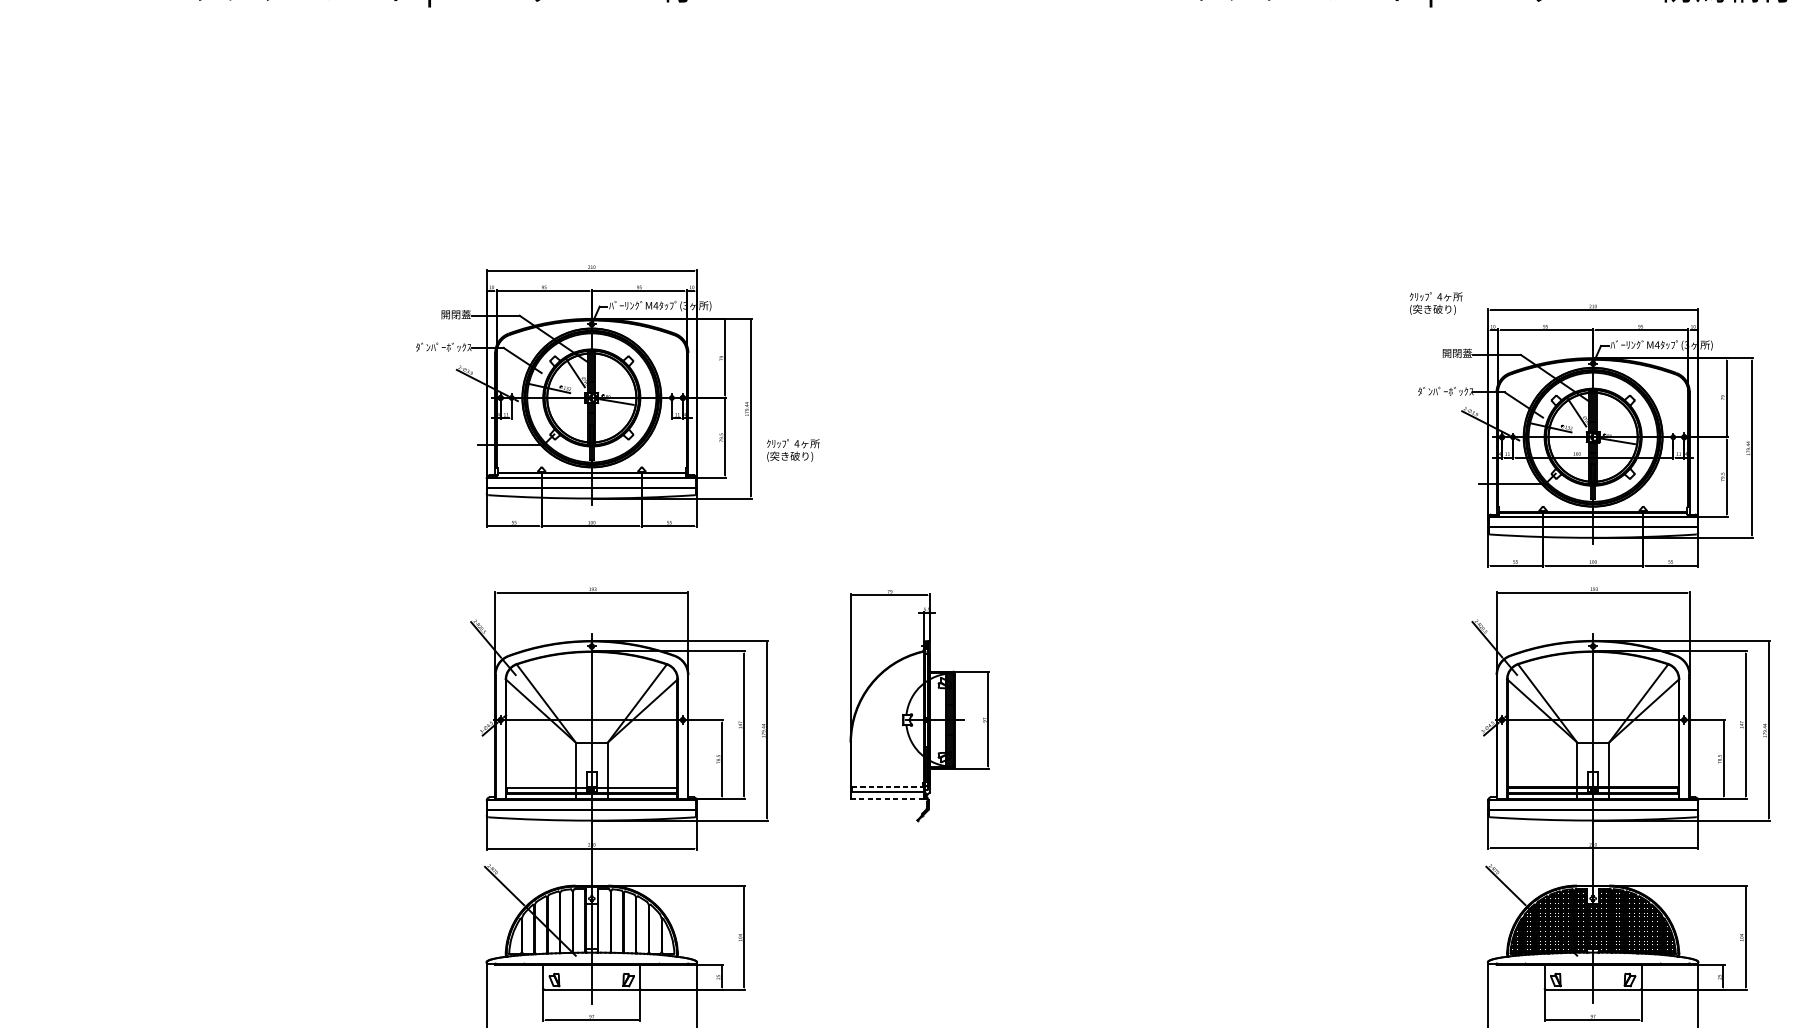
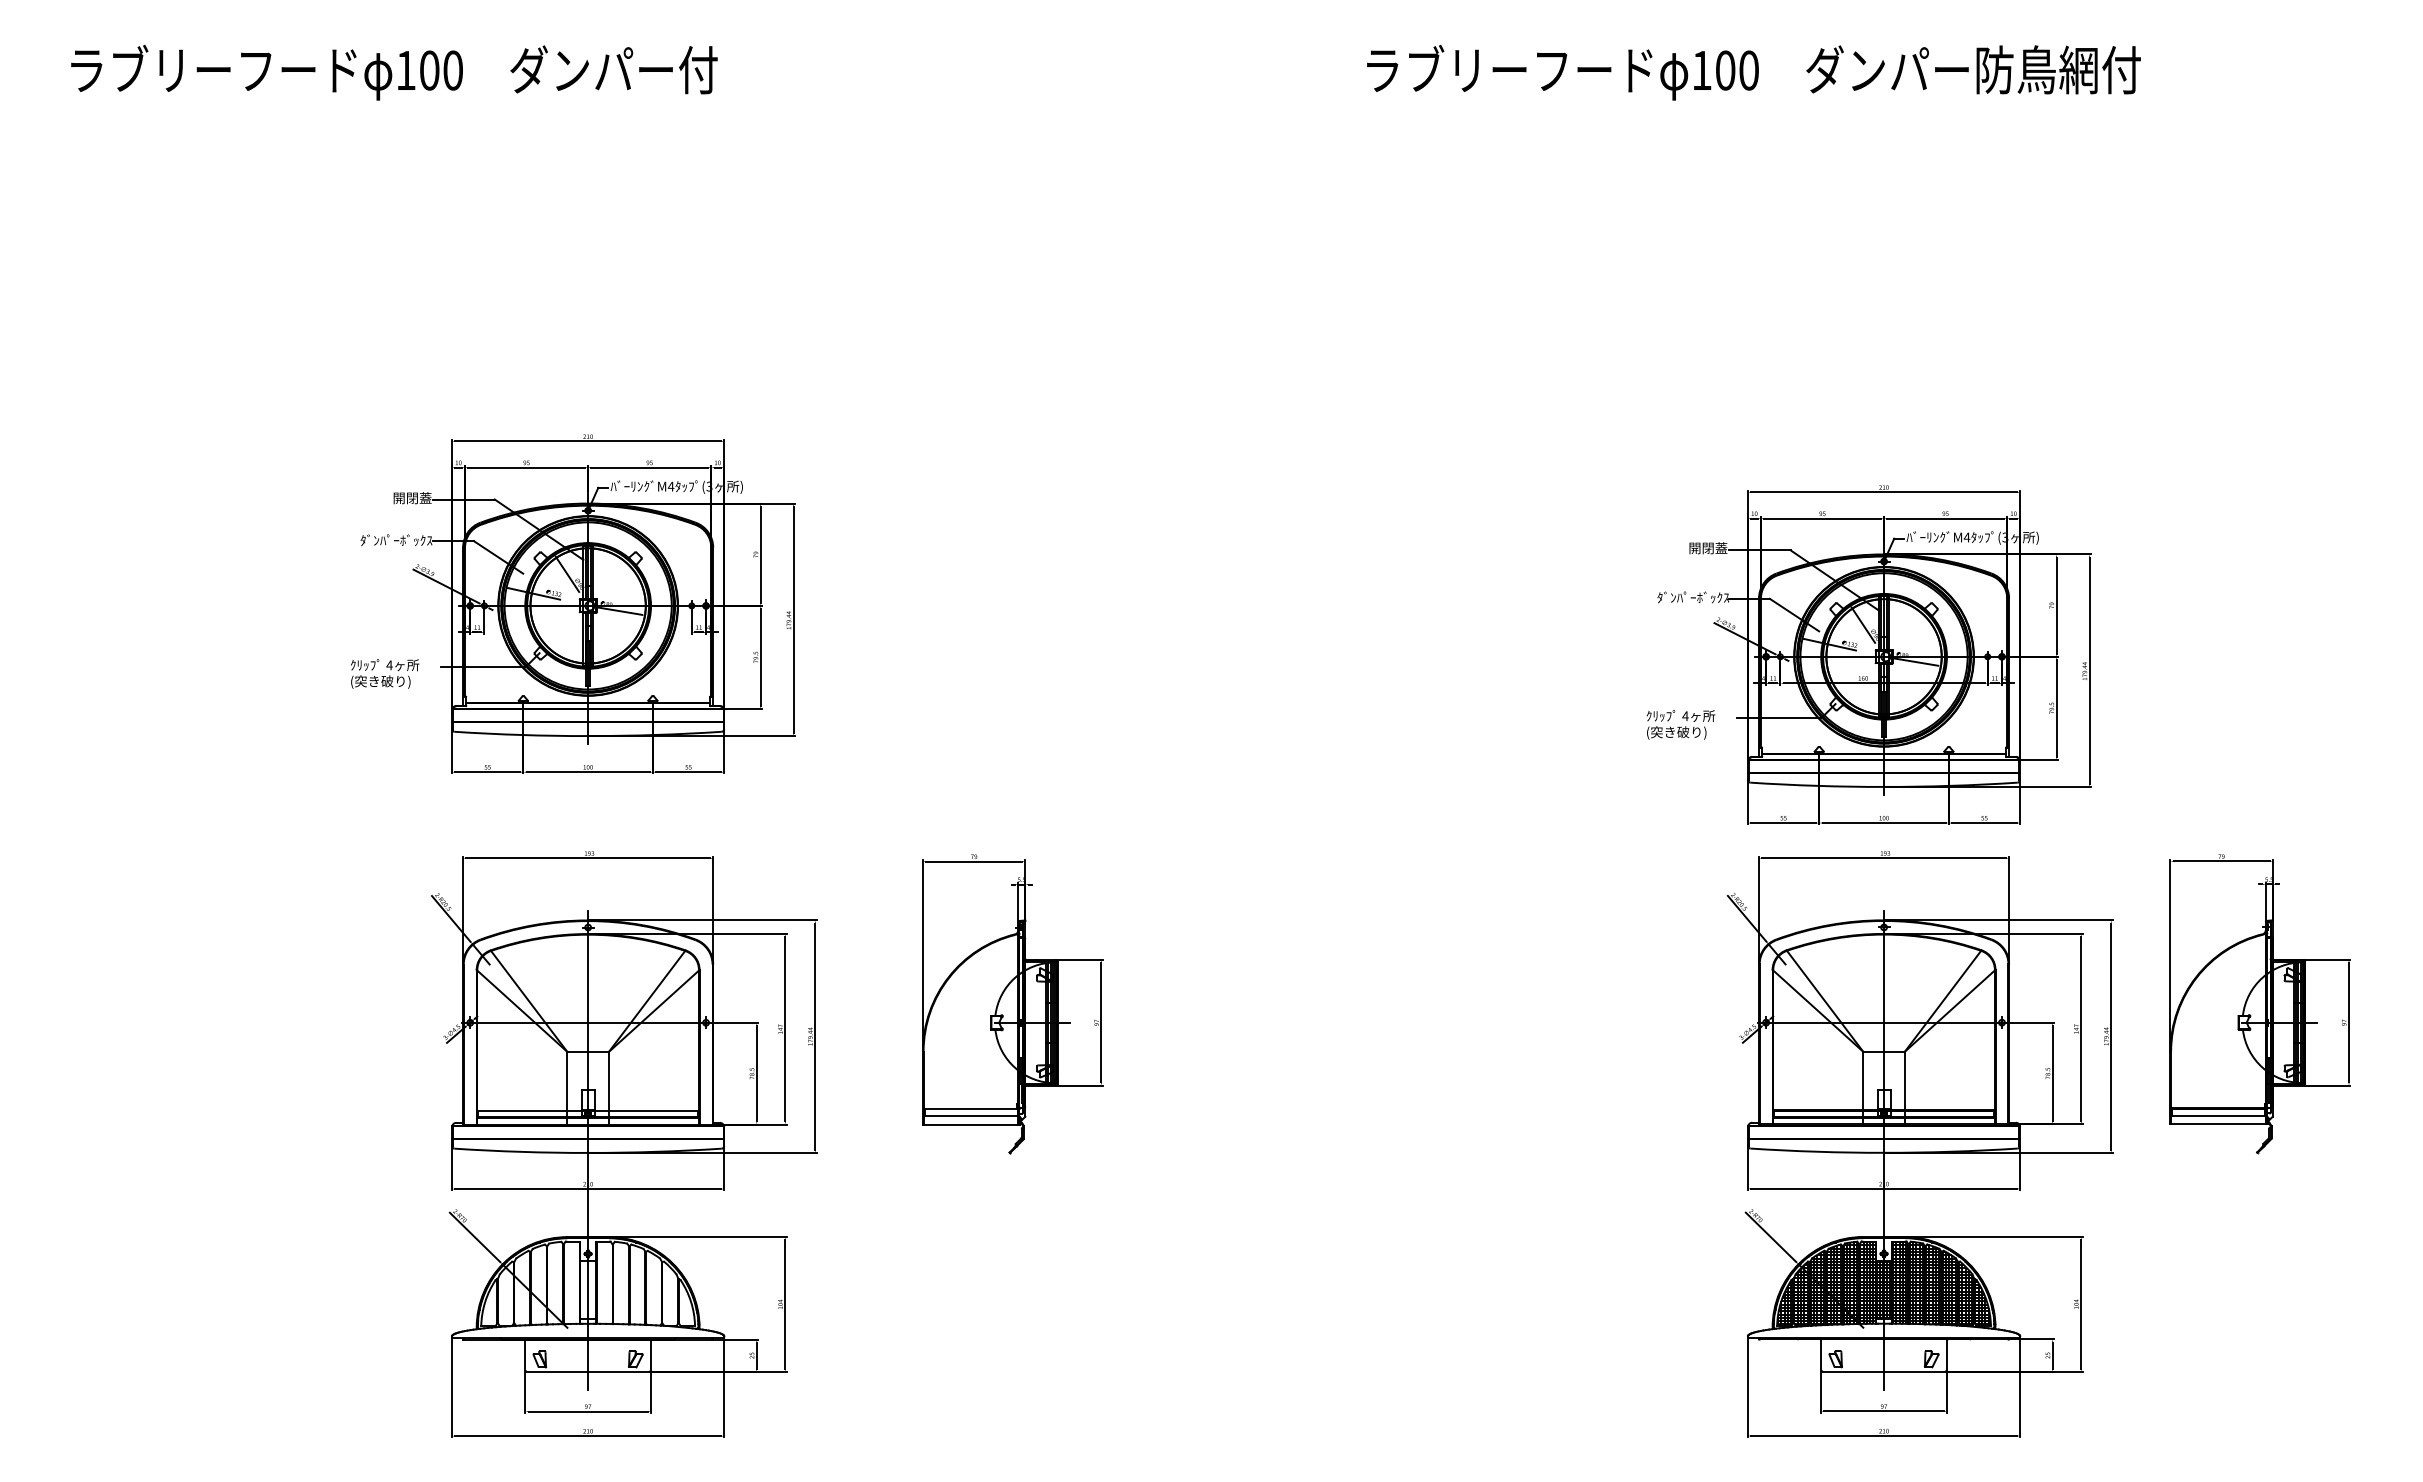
text: (1435, 303) -> (1680, 724), moved
text: (793, 450) -> (385, 673), moved
line: (888, 786) -> (971, 1108), dashed -> solid
line: (888, 798) -> (971, 1124), dashed -> solid

